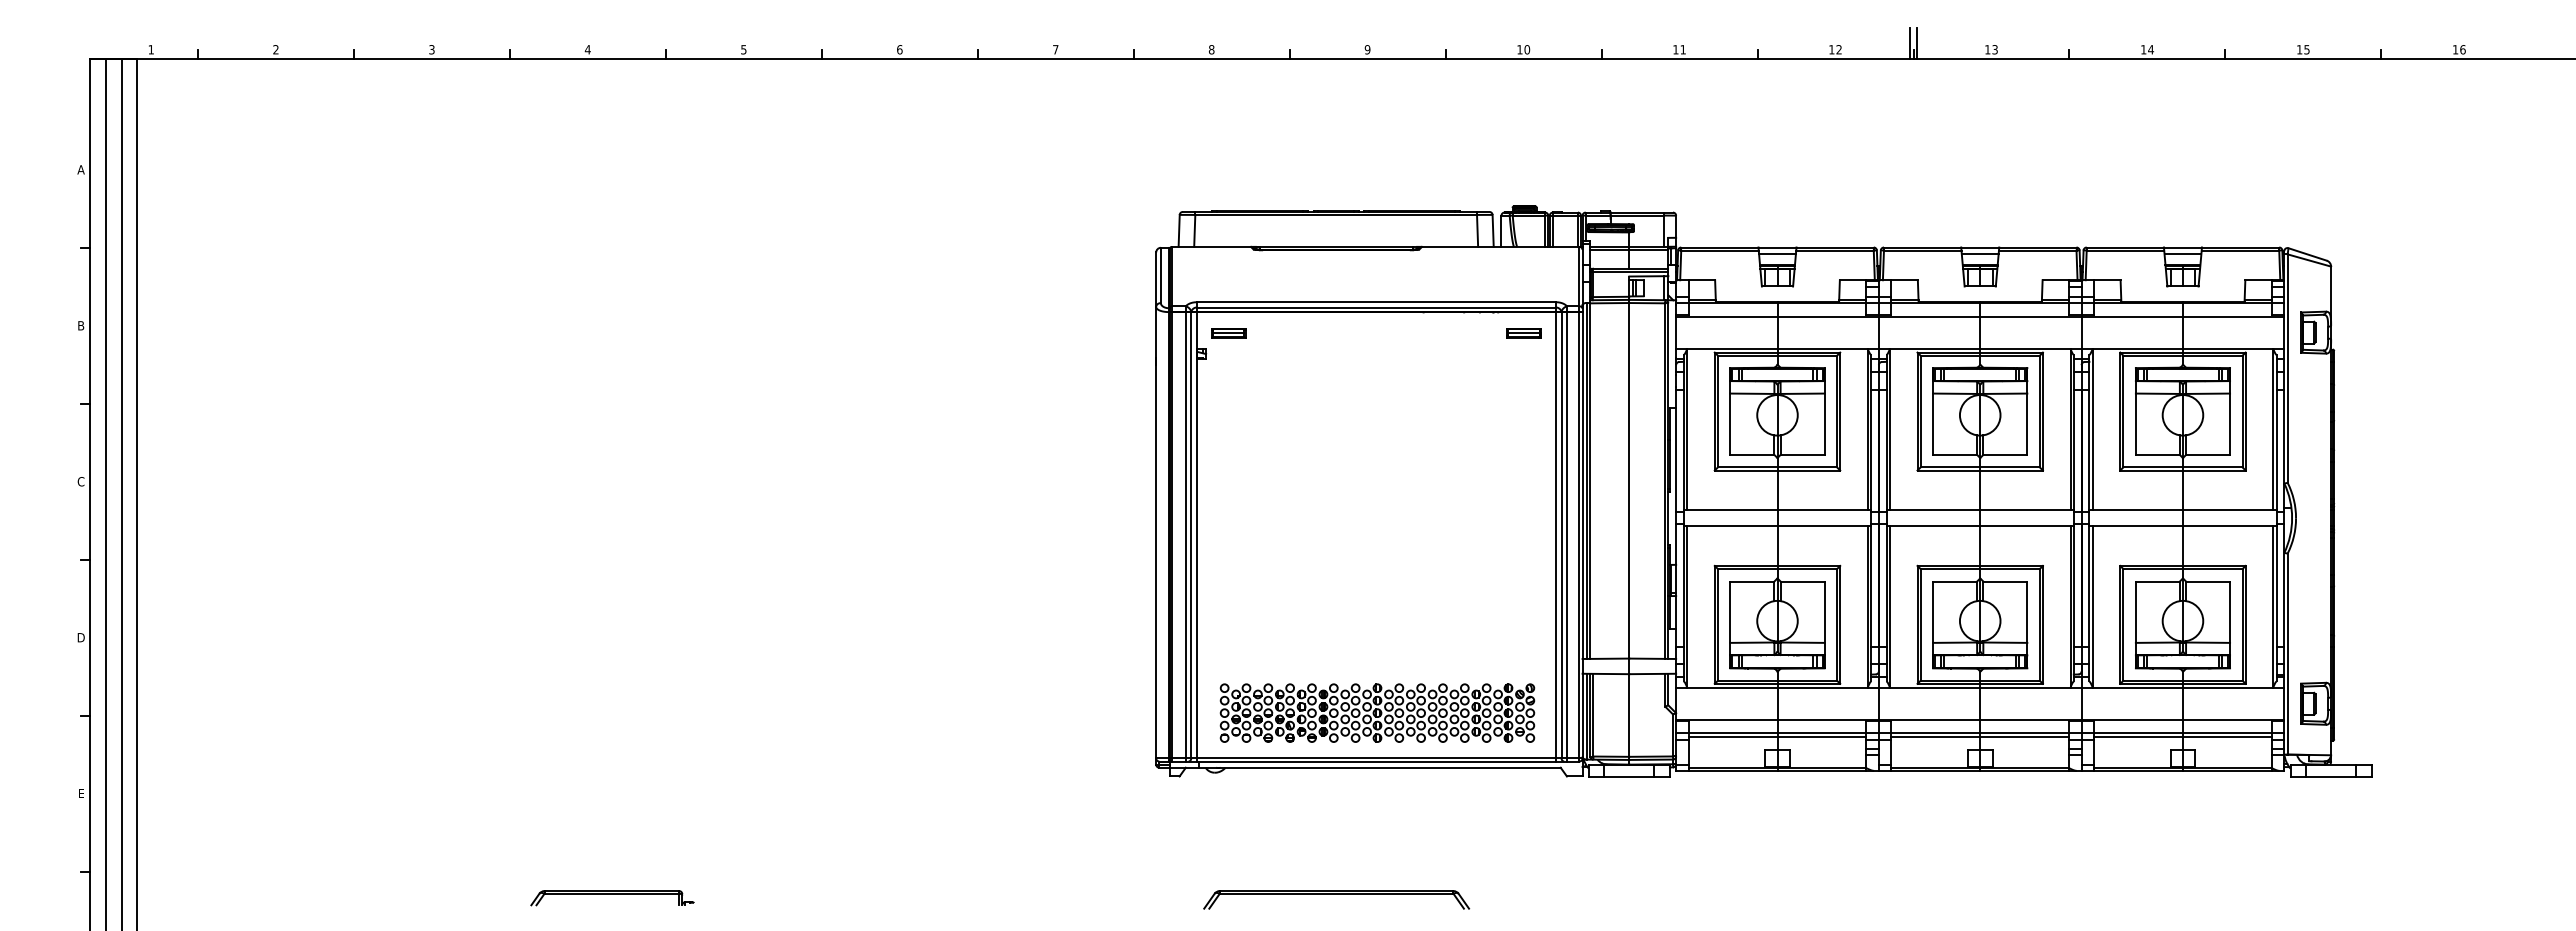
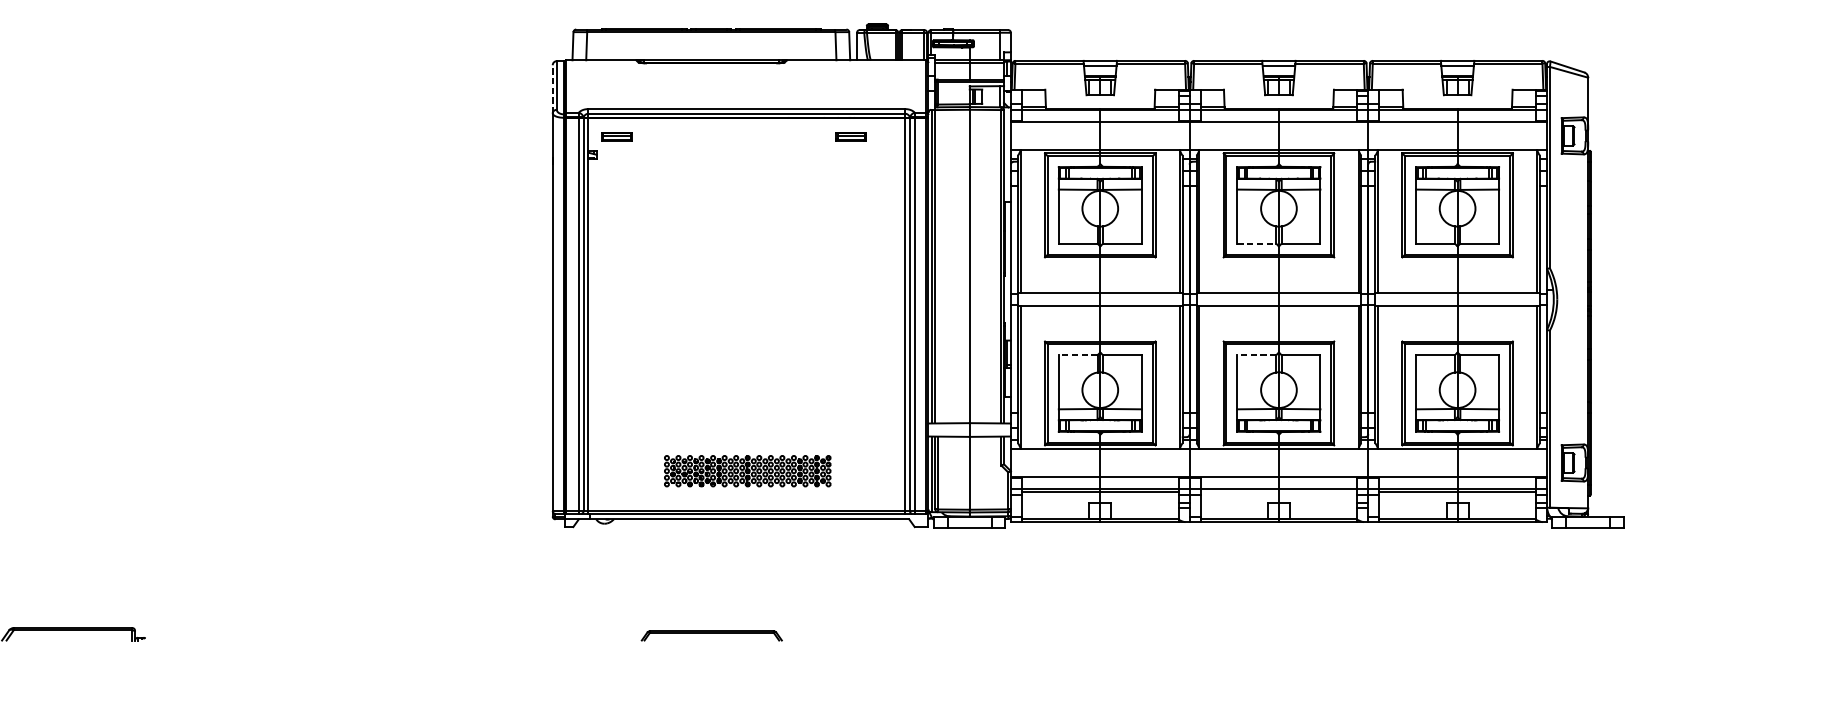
line: (1156, 279) -> (552, 89), solid -> dashed
part: (1523, 333) -> (850, 136), moved
line: (1955, 454) -> (1257, 243), solid -> dashed
line: (1752, 581) -> (1078, 355), solid -> dashed
line: (1955, 581) -> (1257, 355), solid -> dashed
part: (1377, 712) -> (747, 470), size x0.6
line: (1980, 736) -> (1279, 491), removed
part: (1336, 899) -> (711, 635), size x0.6

